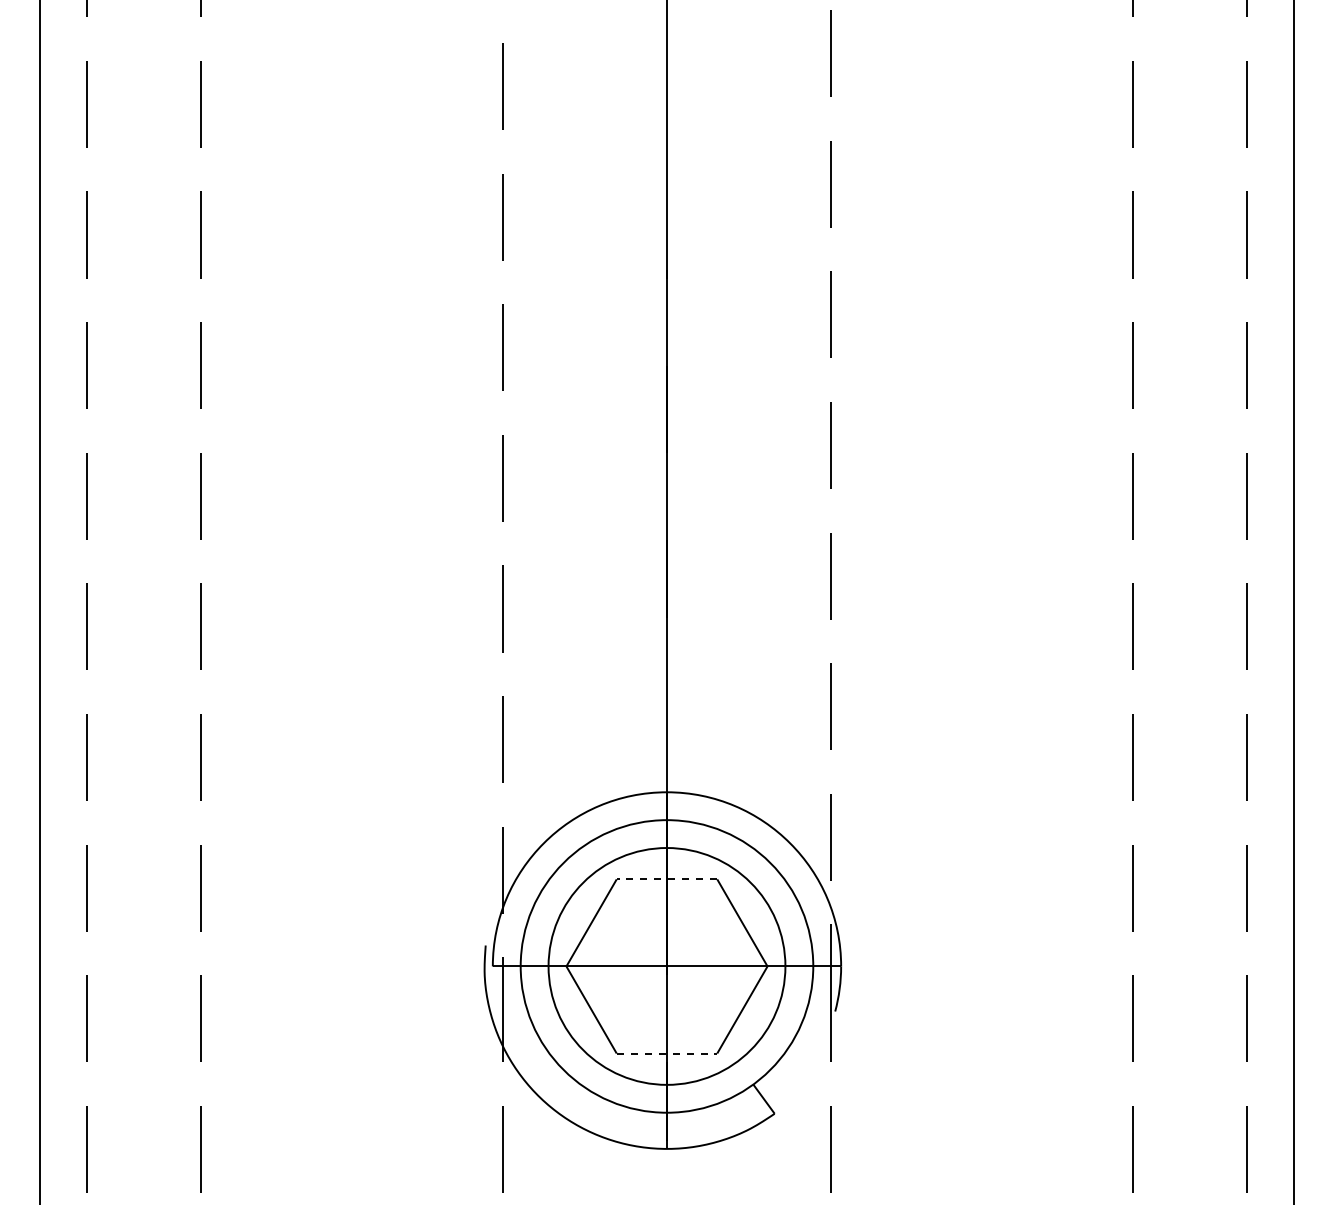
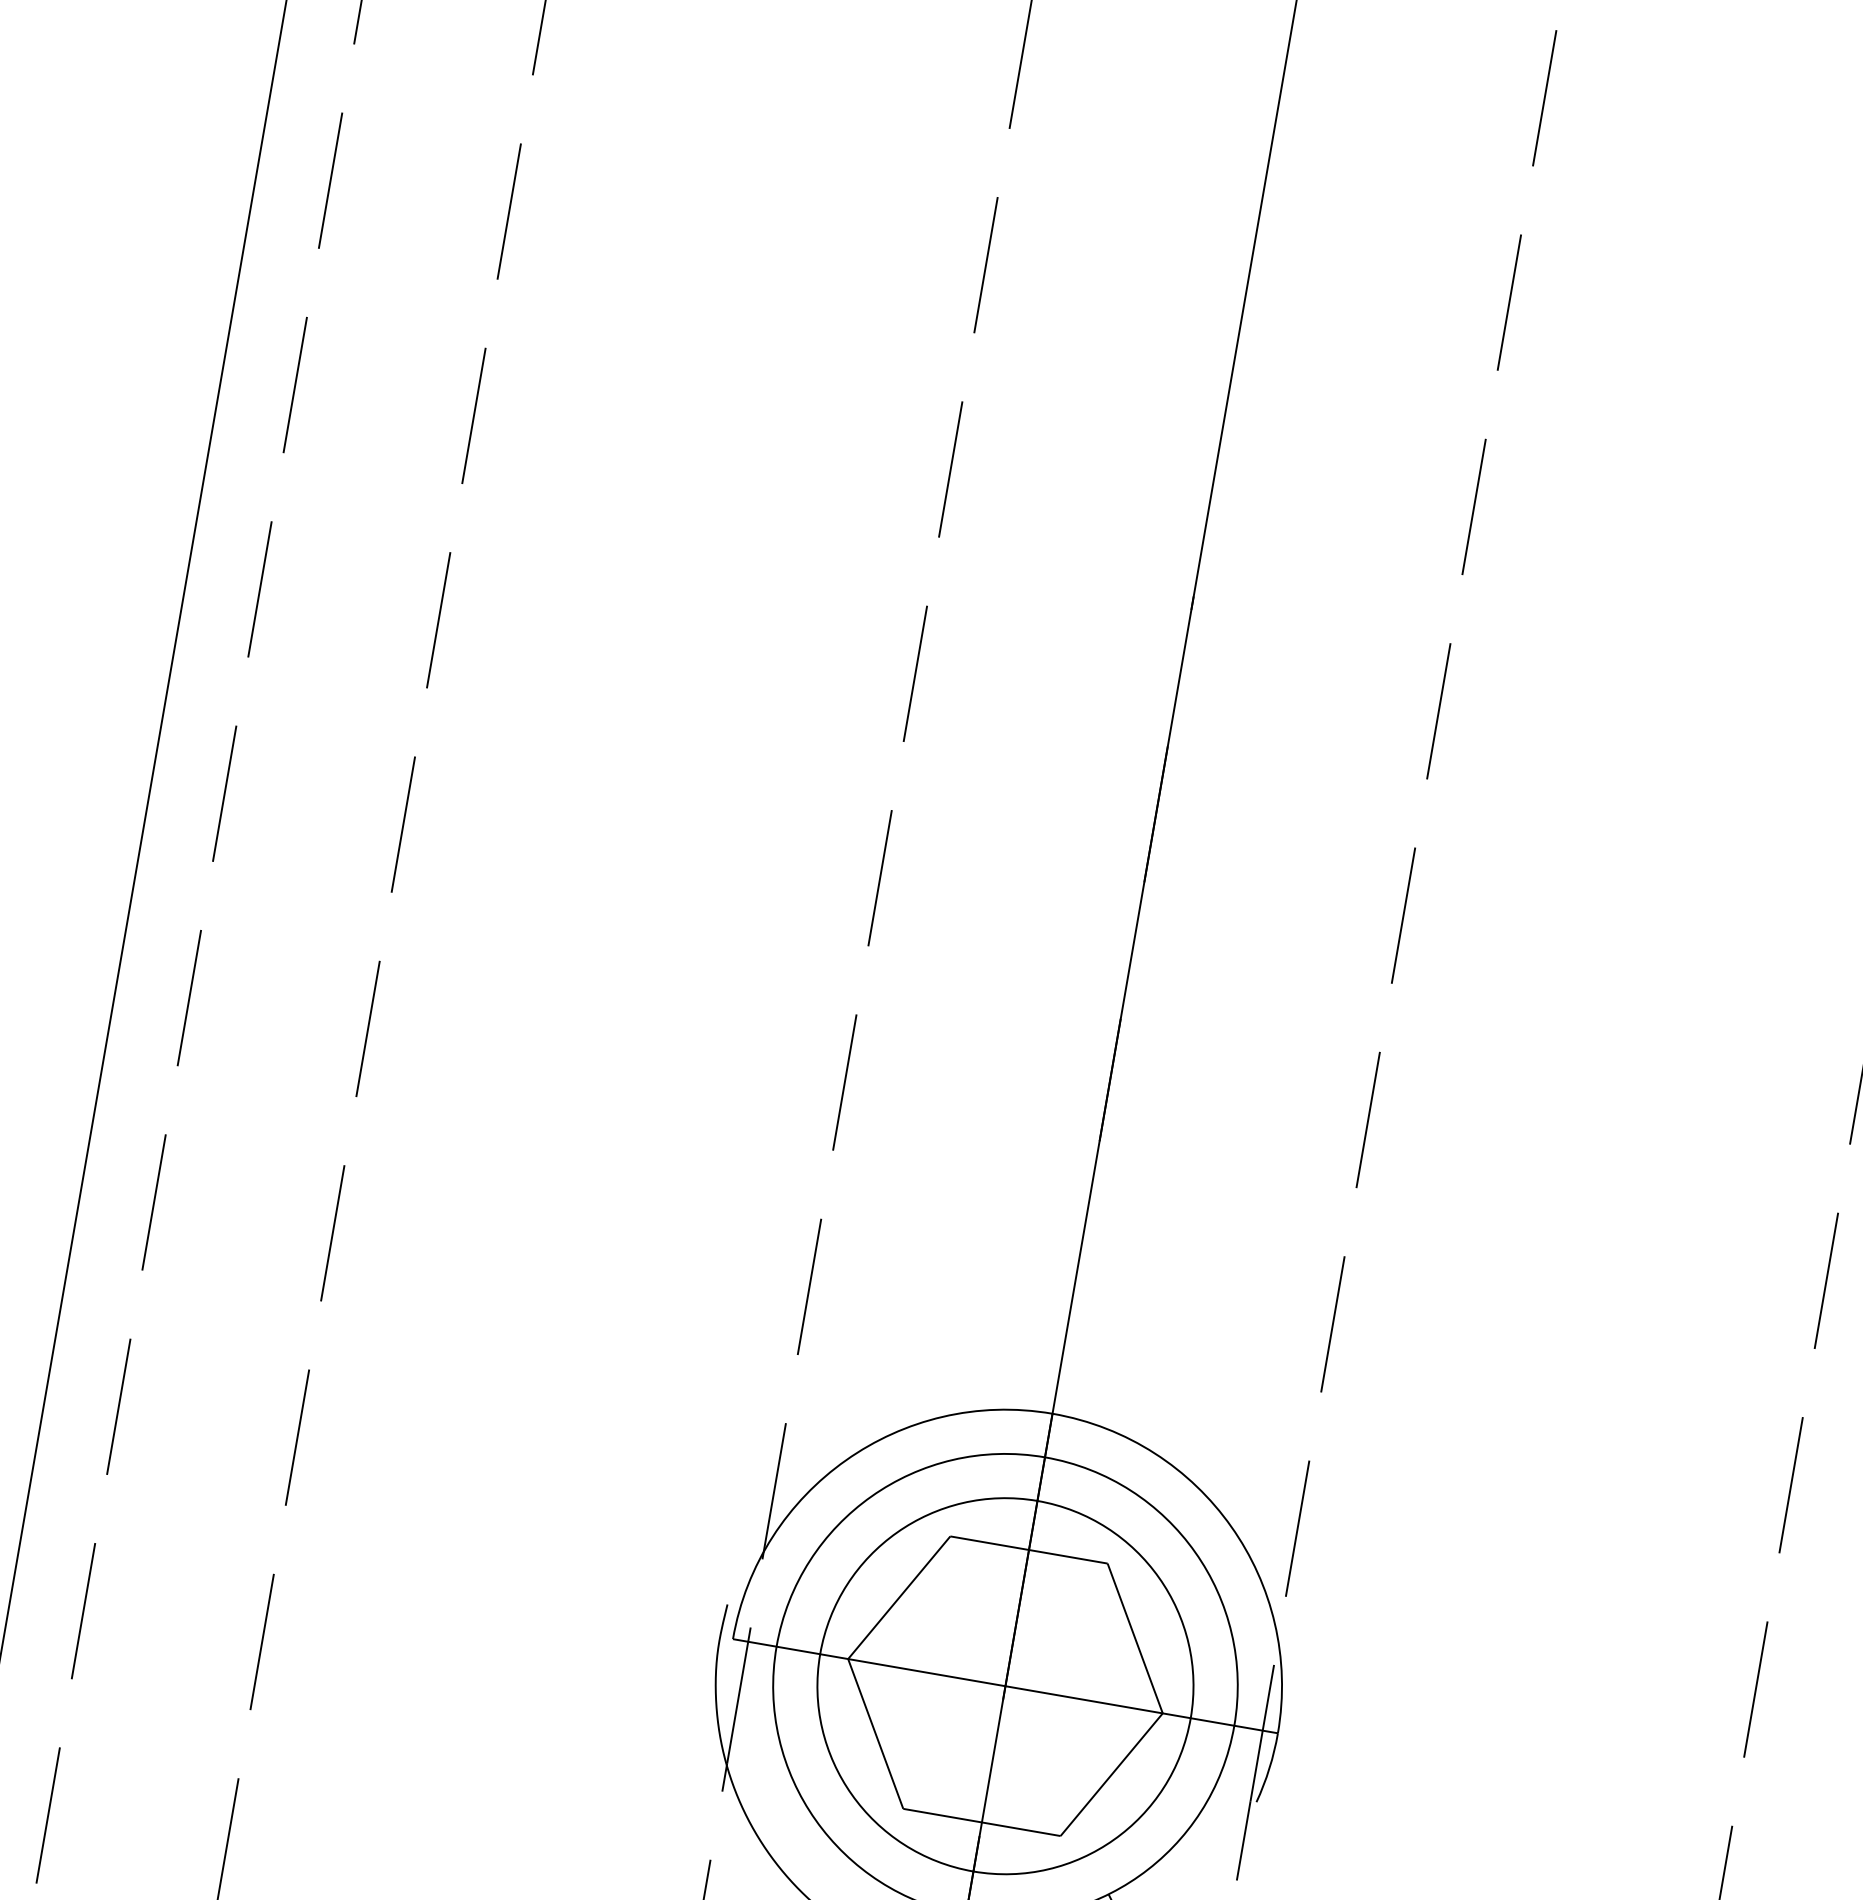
line: (666, 879) -> (1028, 1550), dashed -> solid
line: (667, 1053) -> (982, 1822), dashed -> solid

